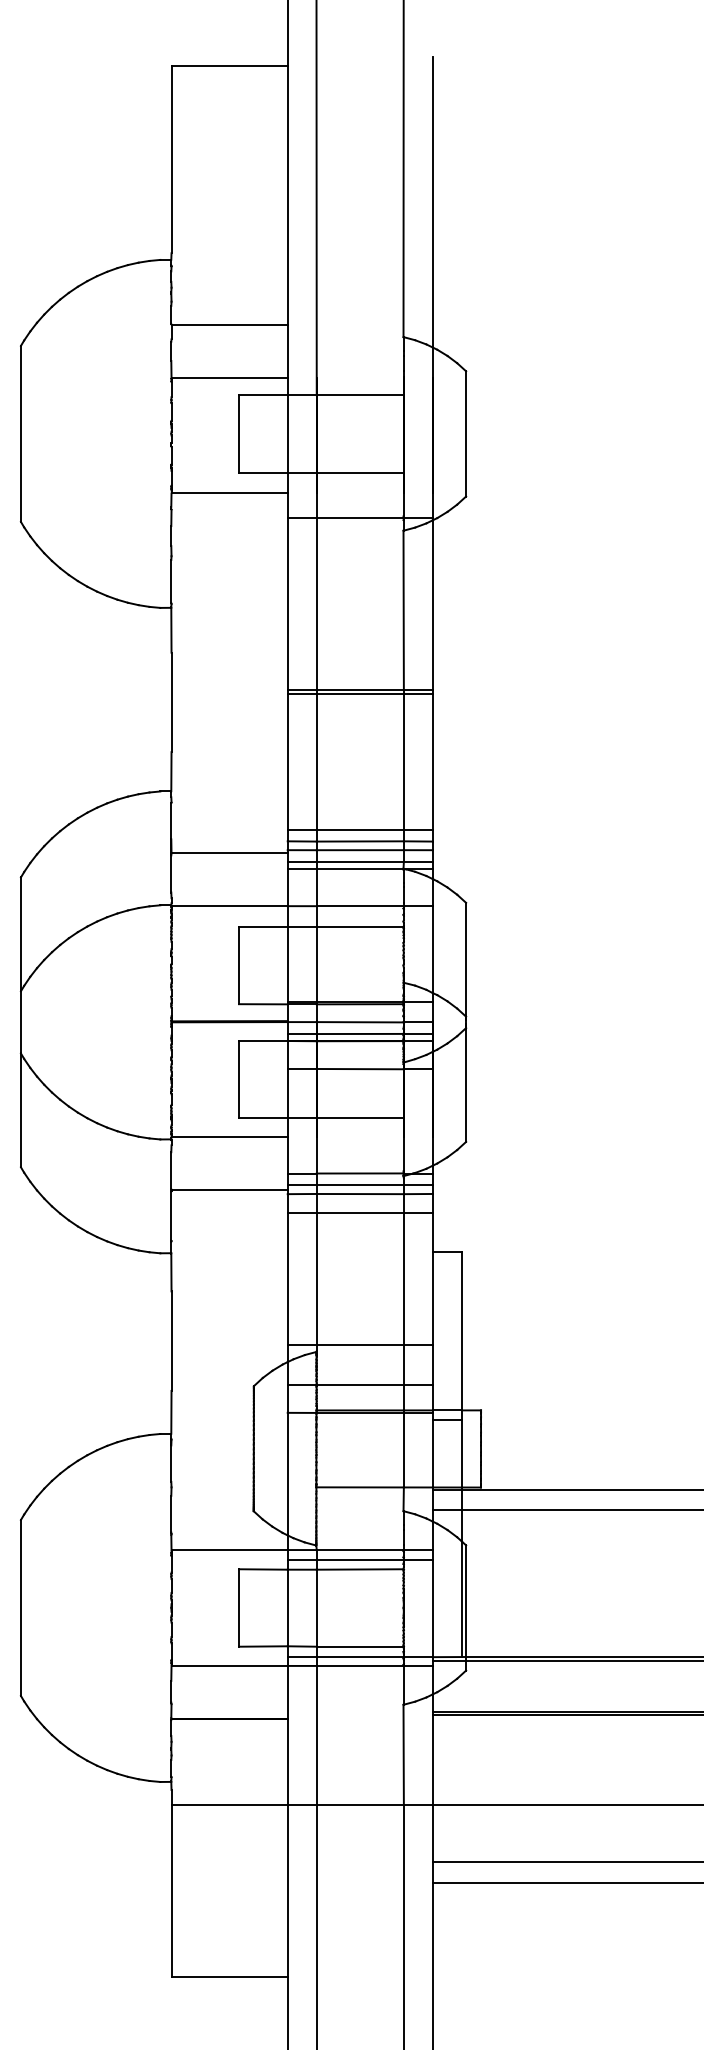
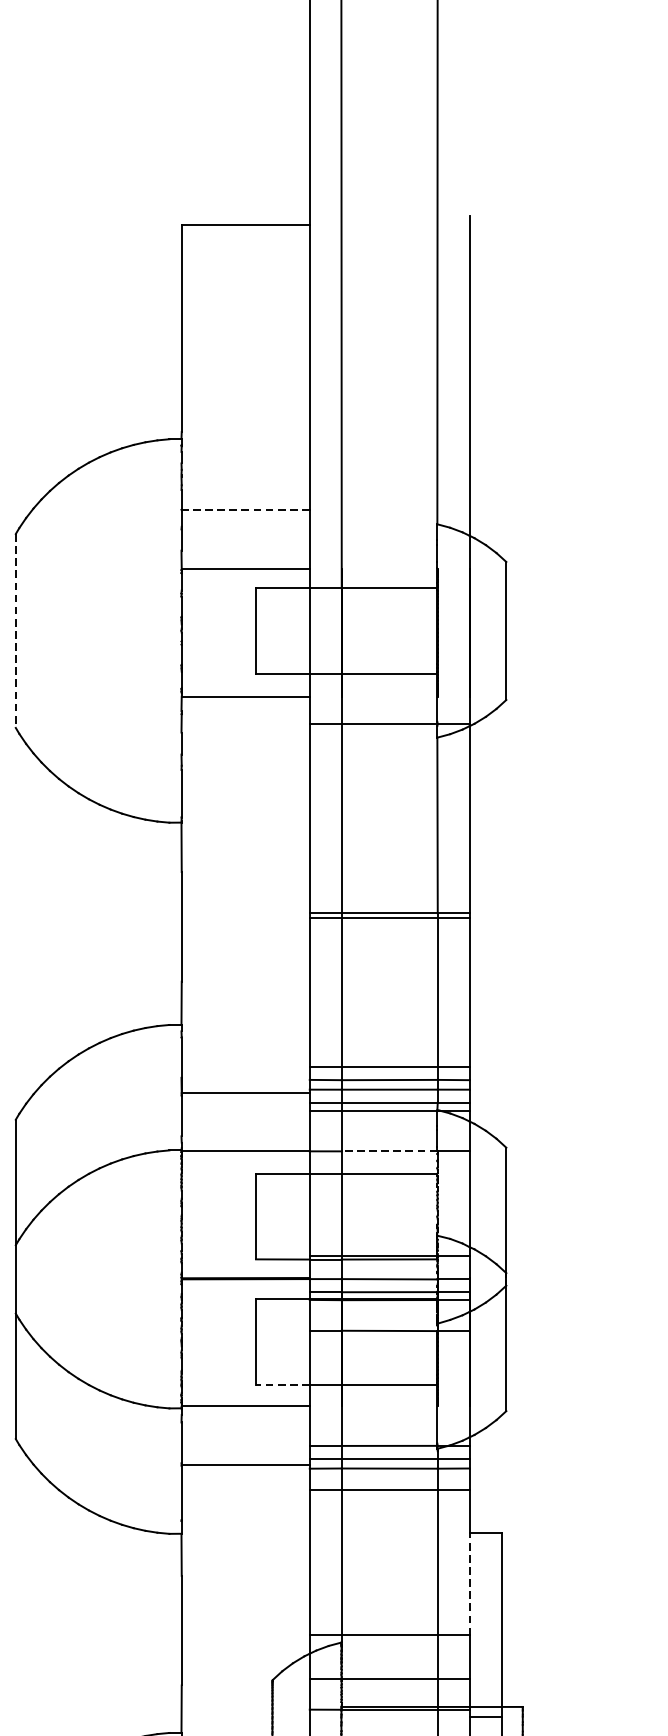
line: (229, 324) -> (245, 510), solid -> dashed
line: (20, 433) -> (15, 630), solid -> dashed
line: (359, 906) -> (388, 1151), solid -> dashed
line: (262, 1118) -> (281, 1385), solid -> dashed
line: (432, 1298) -> (469, 1583), solid -> dashed

